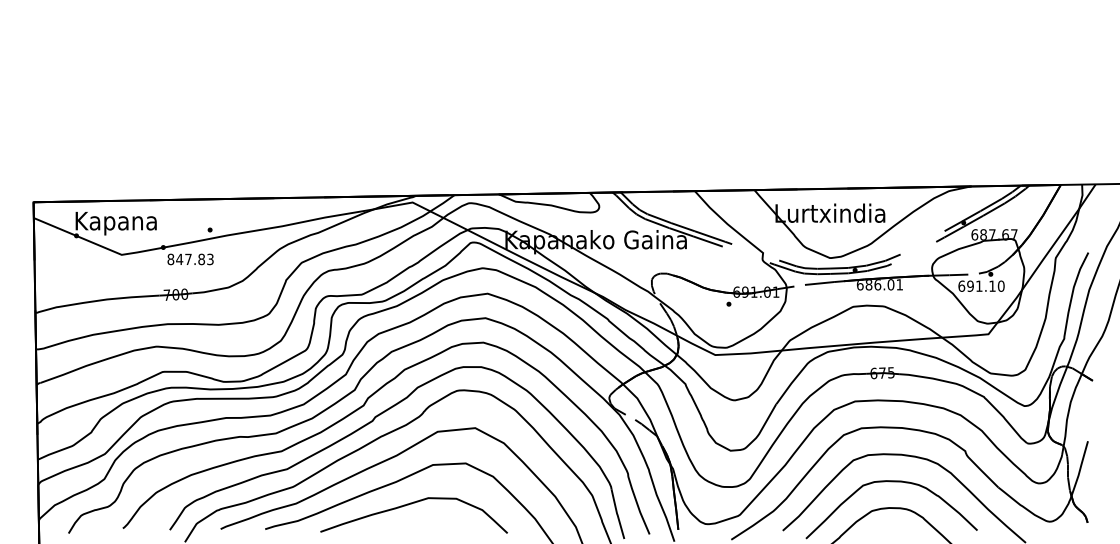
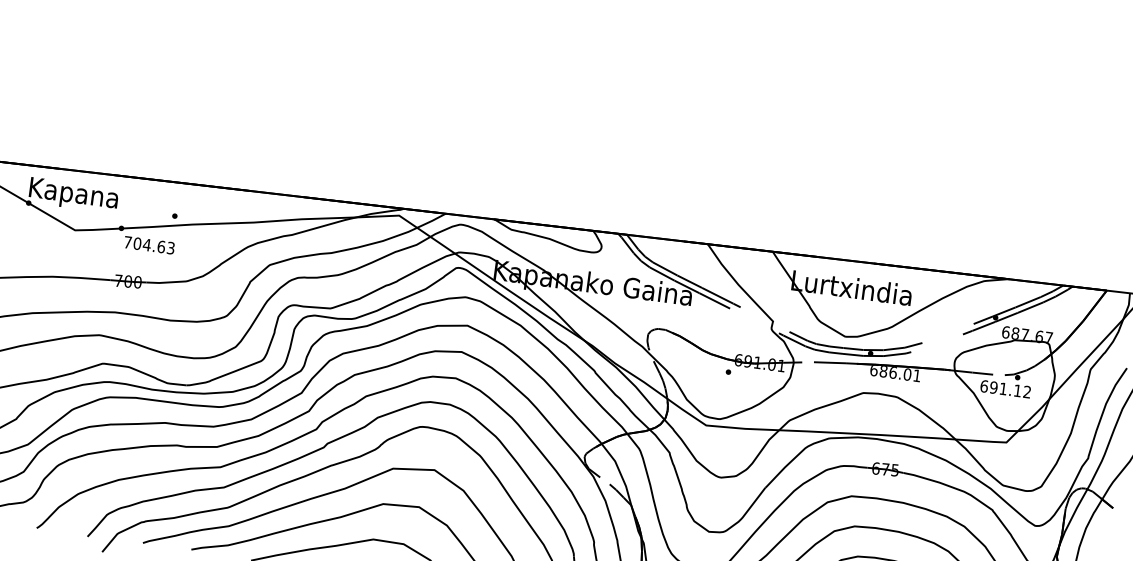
text: (186, 259) -> (144, 244), 847.83 -> 704.63
text: (1000, 285) -> (1026, 391), 691.10 -> 691.12

